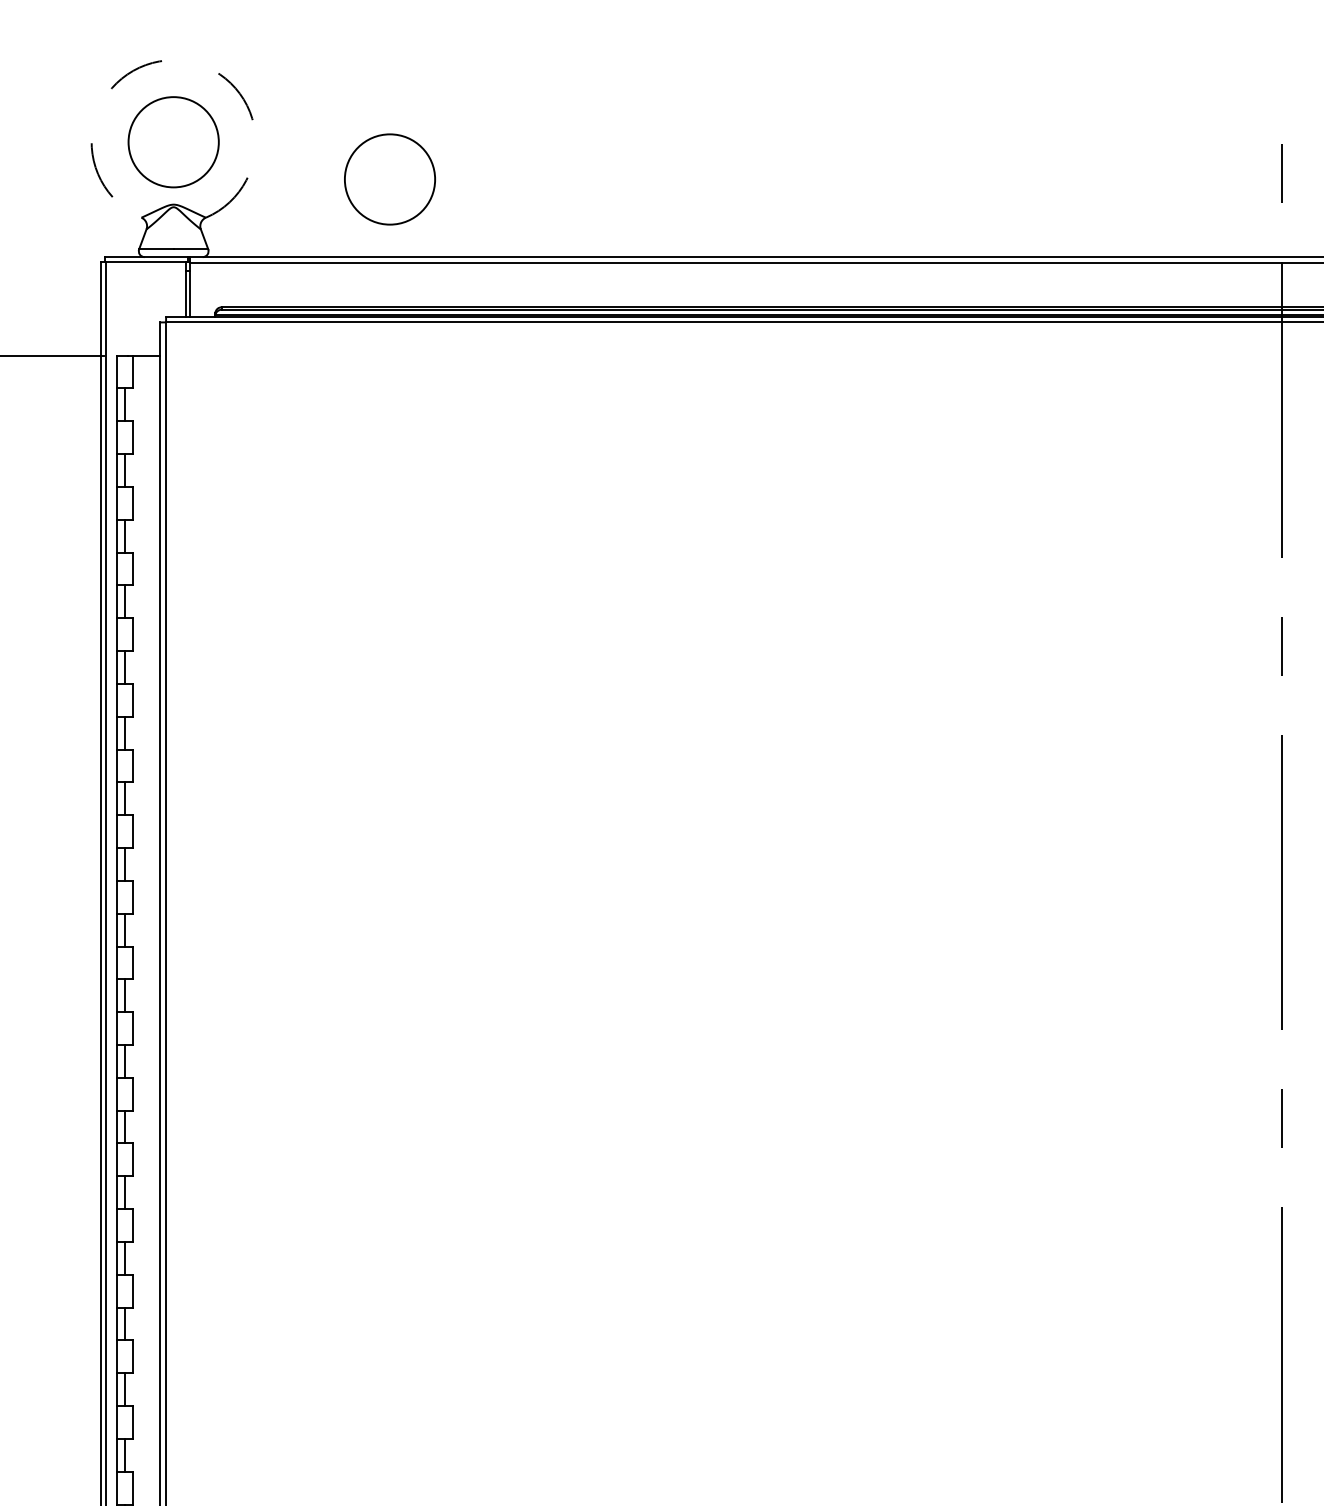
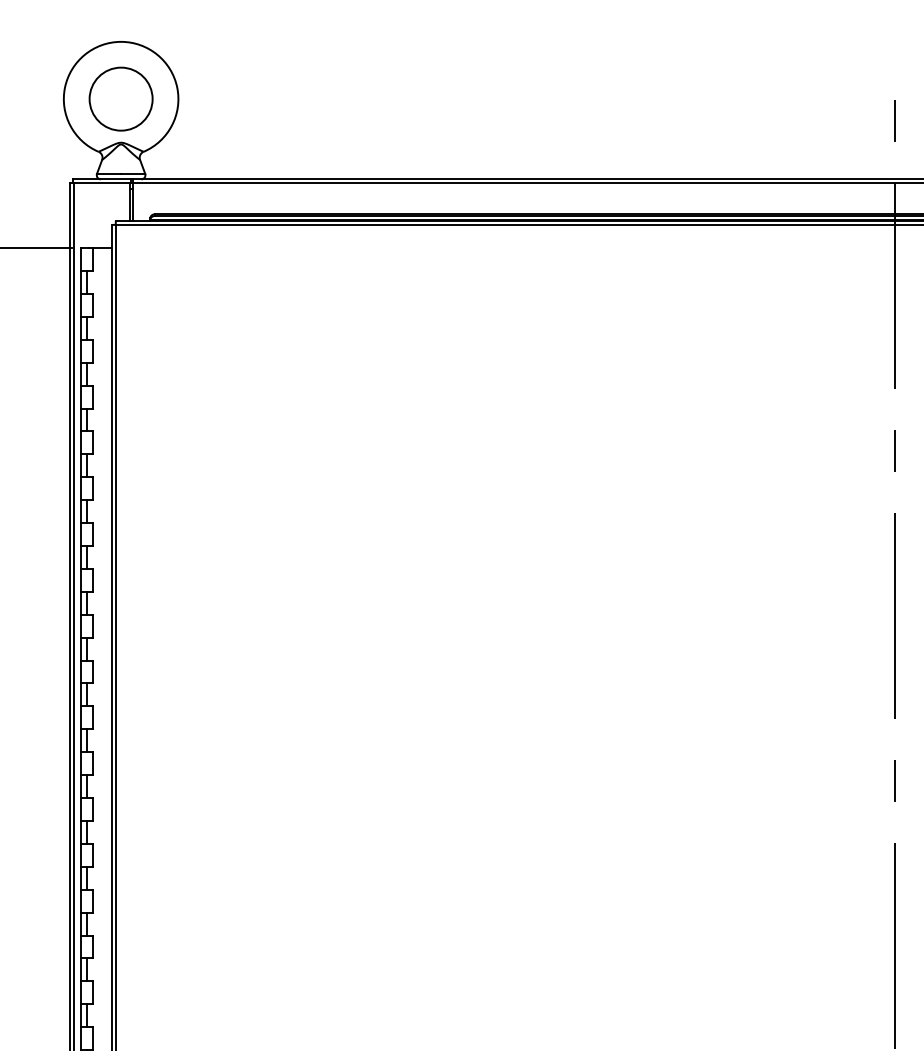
arc: (174, 59) -> (121, 41), dashed -> solid
circle: (389, 178) -> (271, 124), removed

